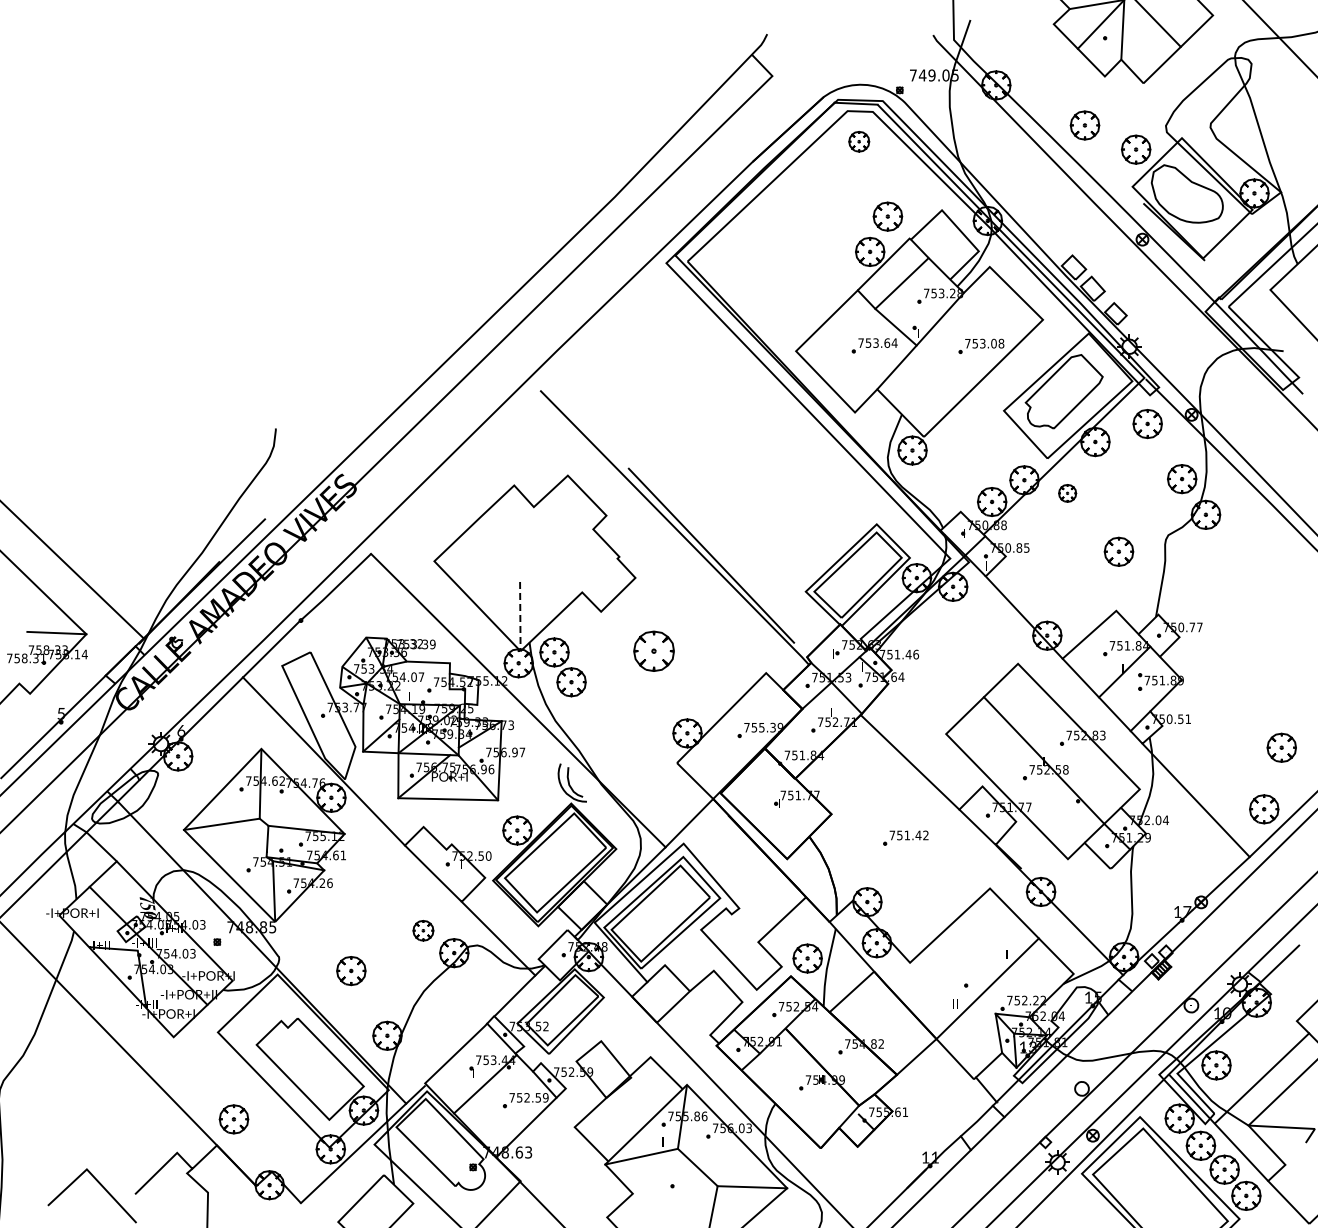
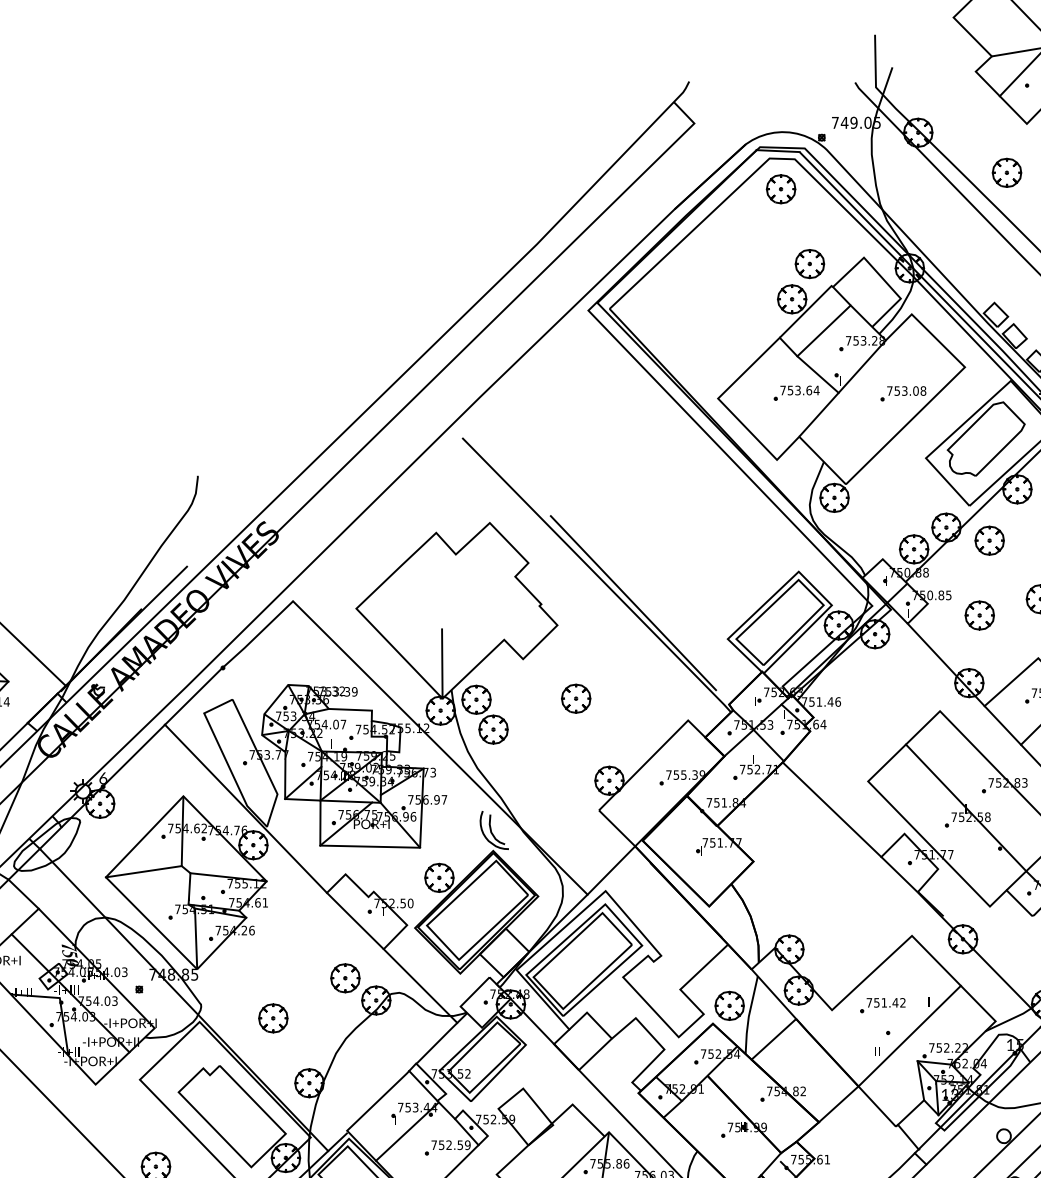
part: (859, 141) -> (781, 188), size x1.43
part: (1067, 493) -> (989, 540), size x1.67
part: (1057, 568) -> (979, 615), added
line: (520, 616) -> (442, 663), dashed -> solid
part: (654, 651) -> (576, 698), size x0.71
part: (905, 837) -> (882, 1004), moved
part: (423, 930) -> (345, 977), size x1.43

